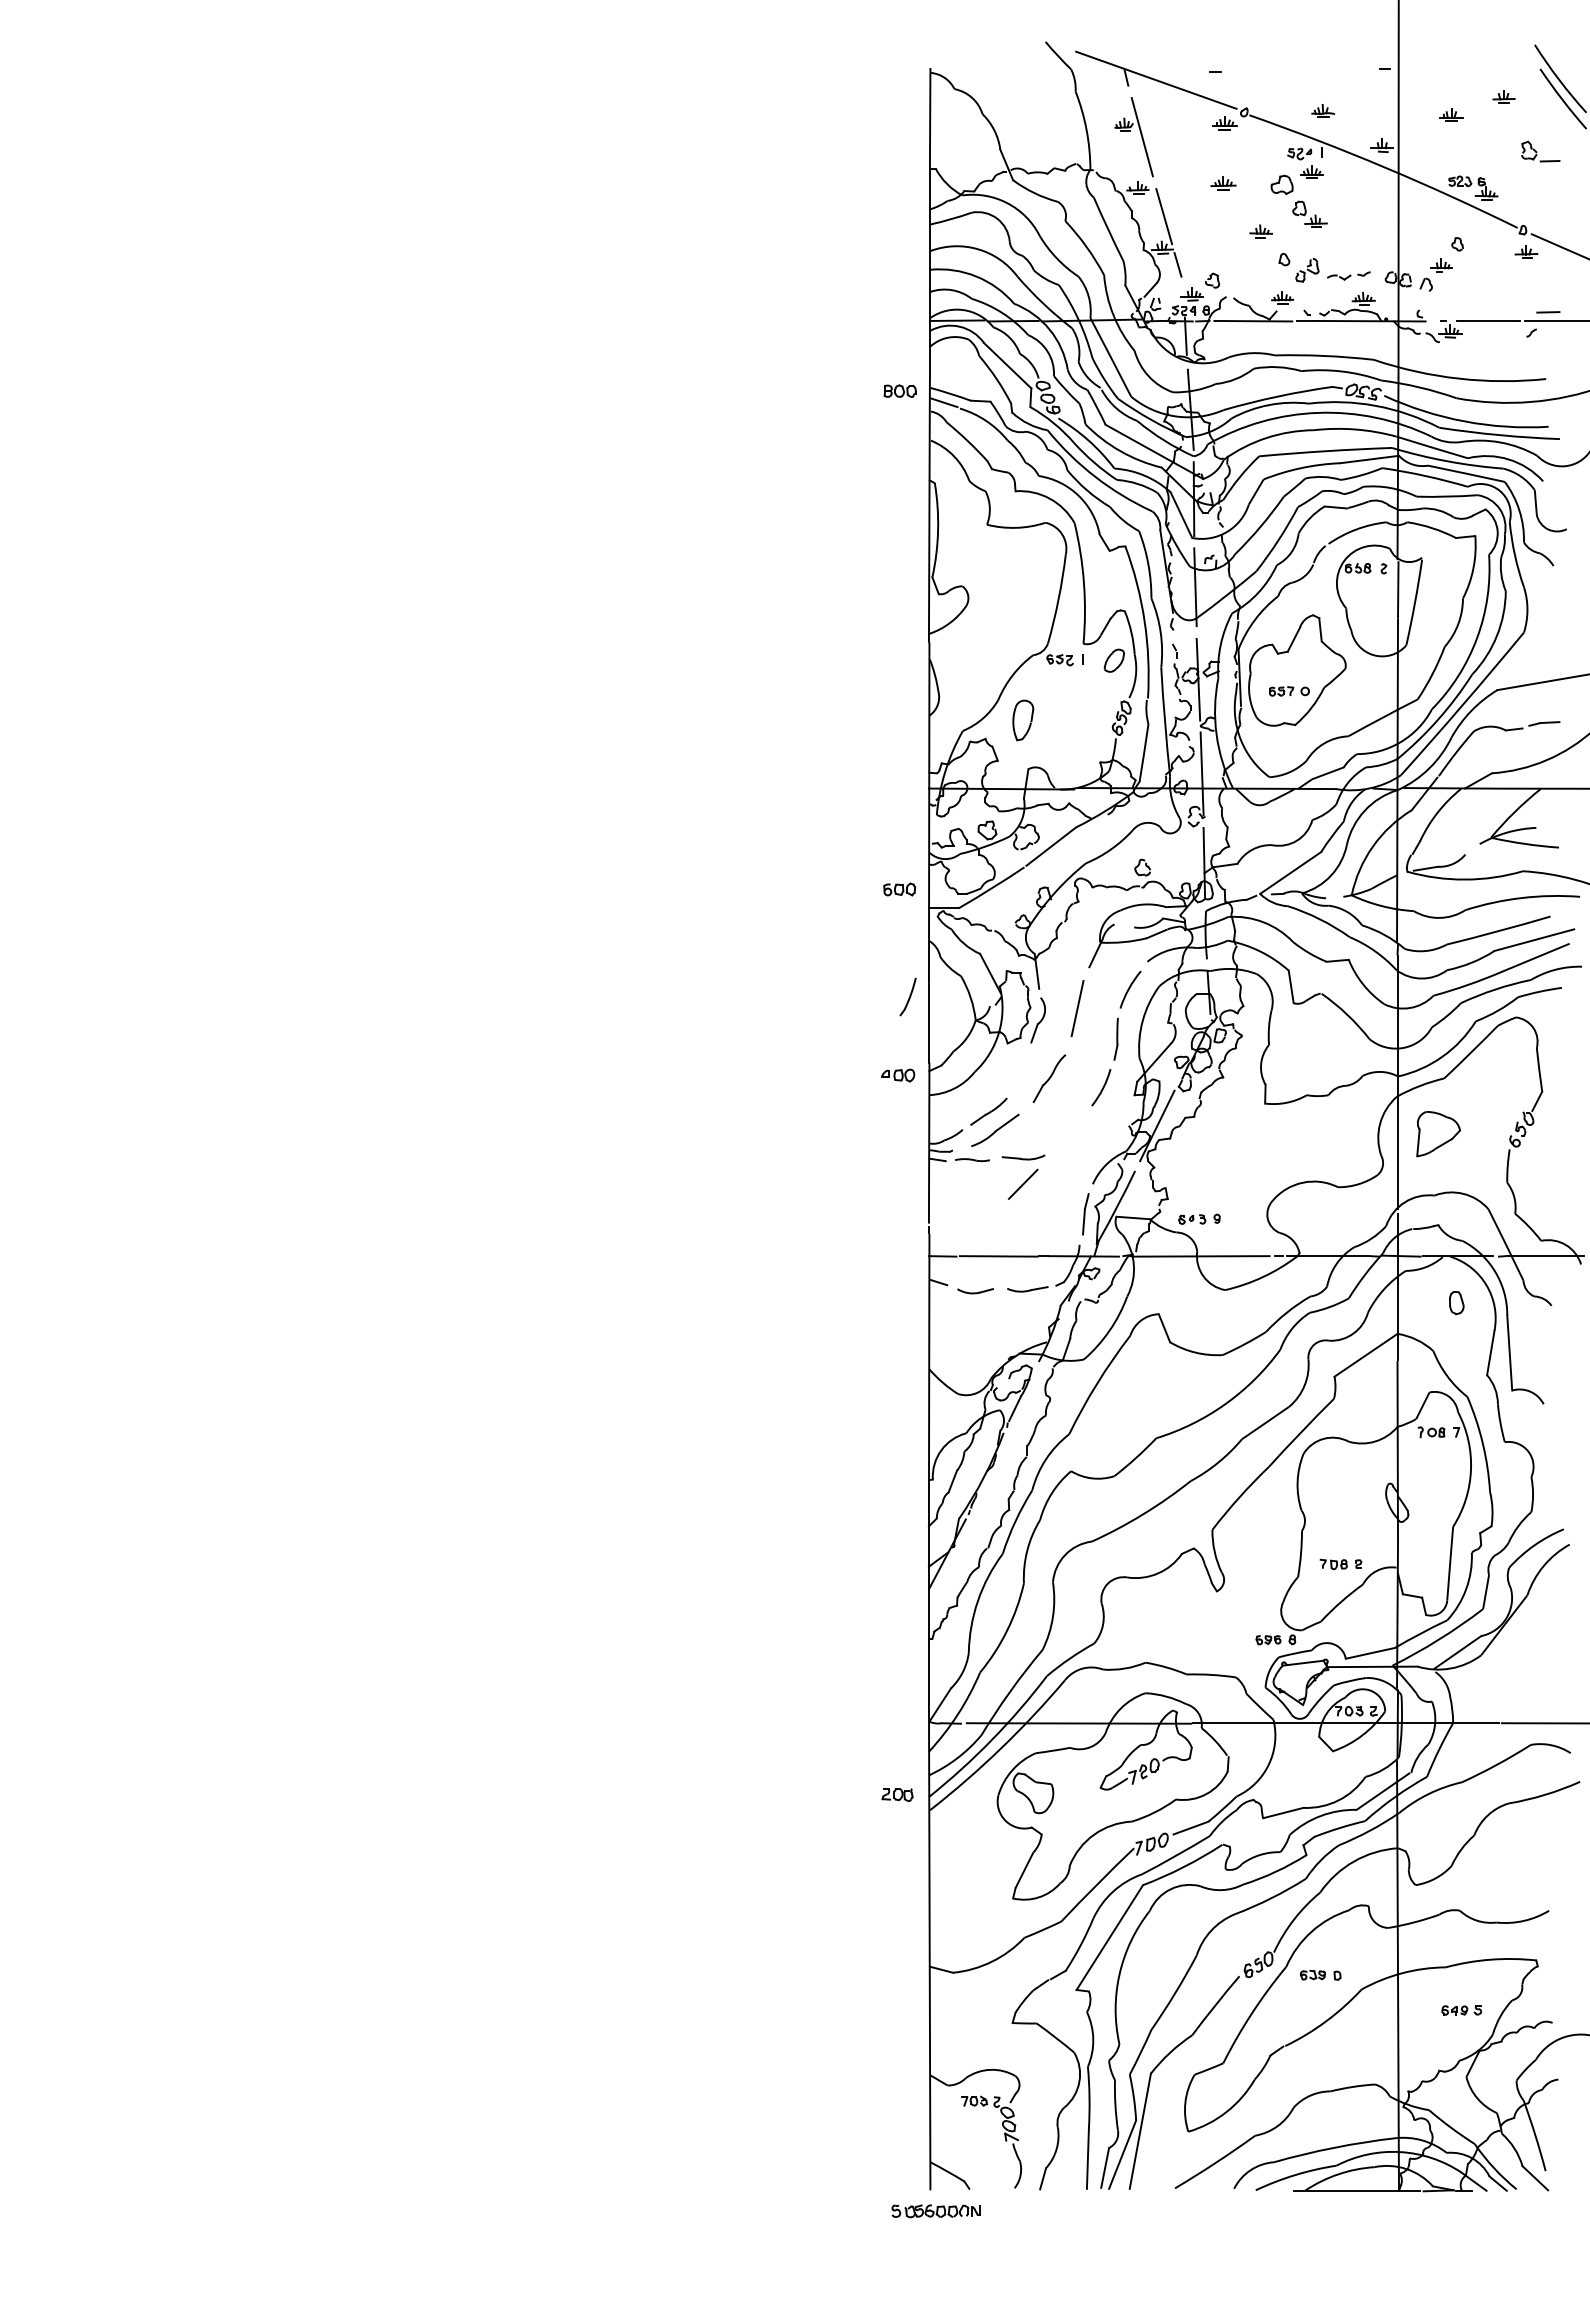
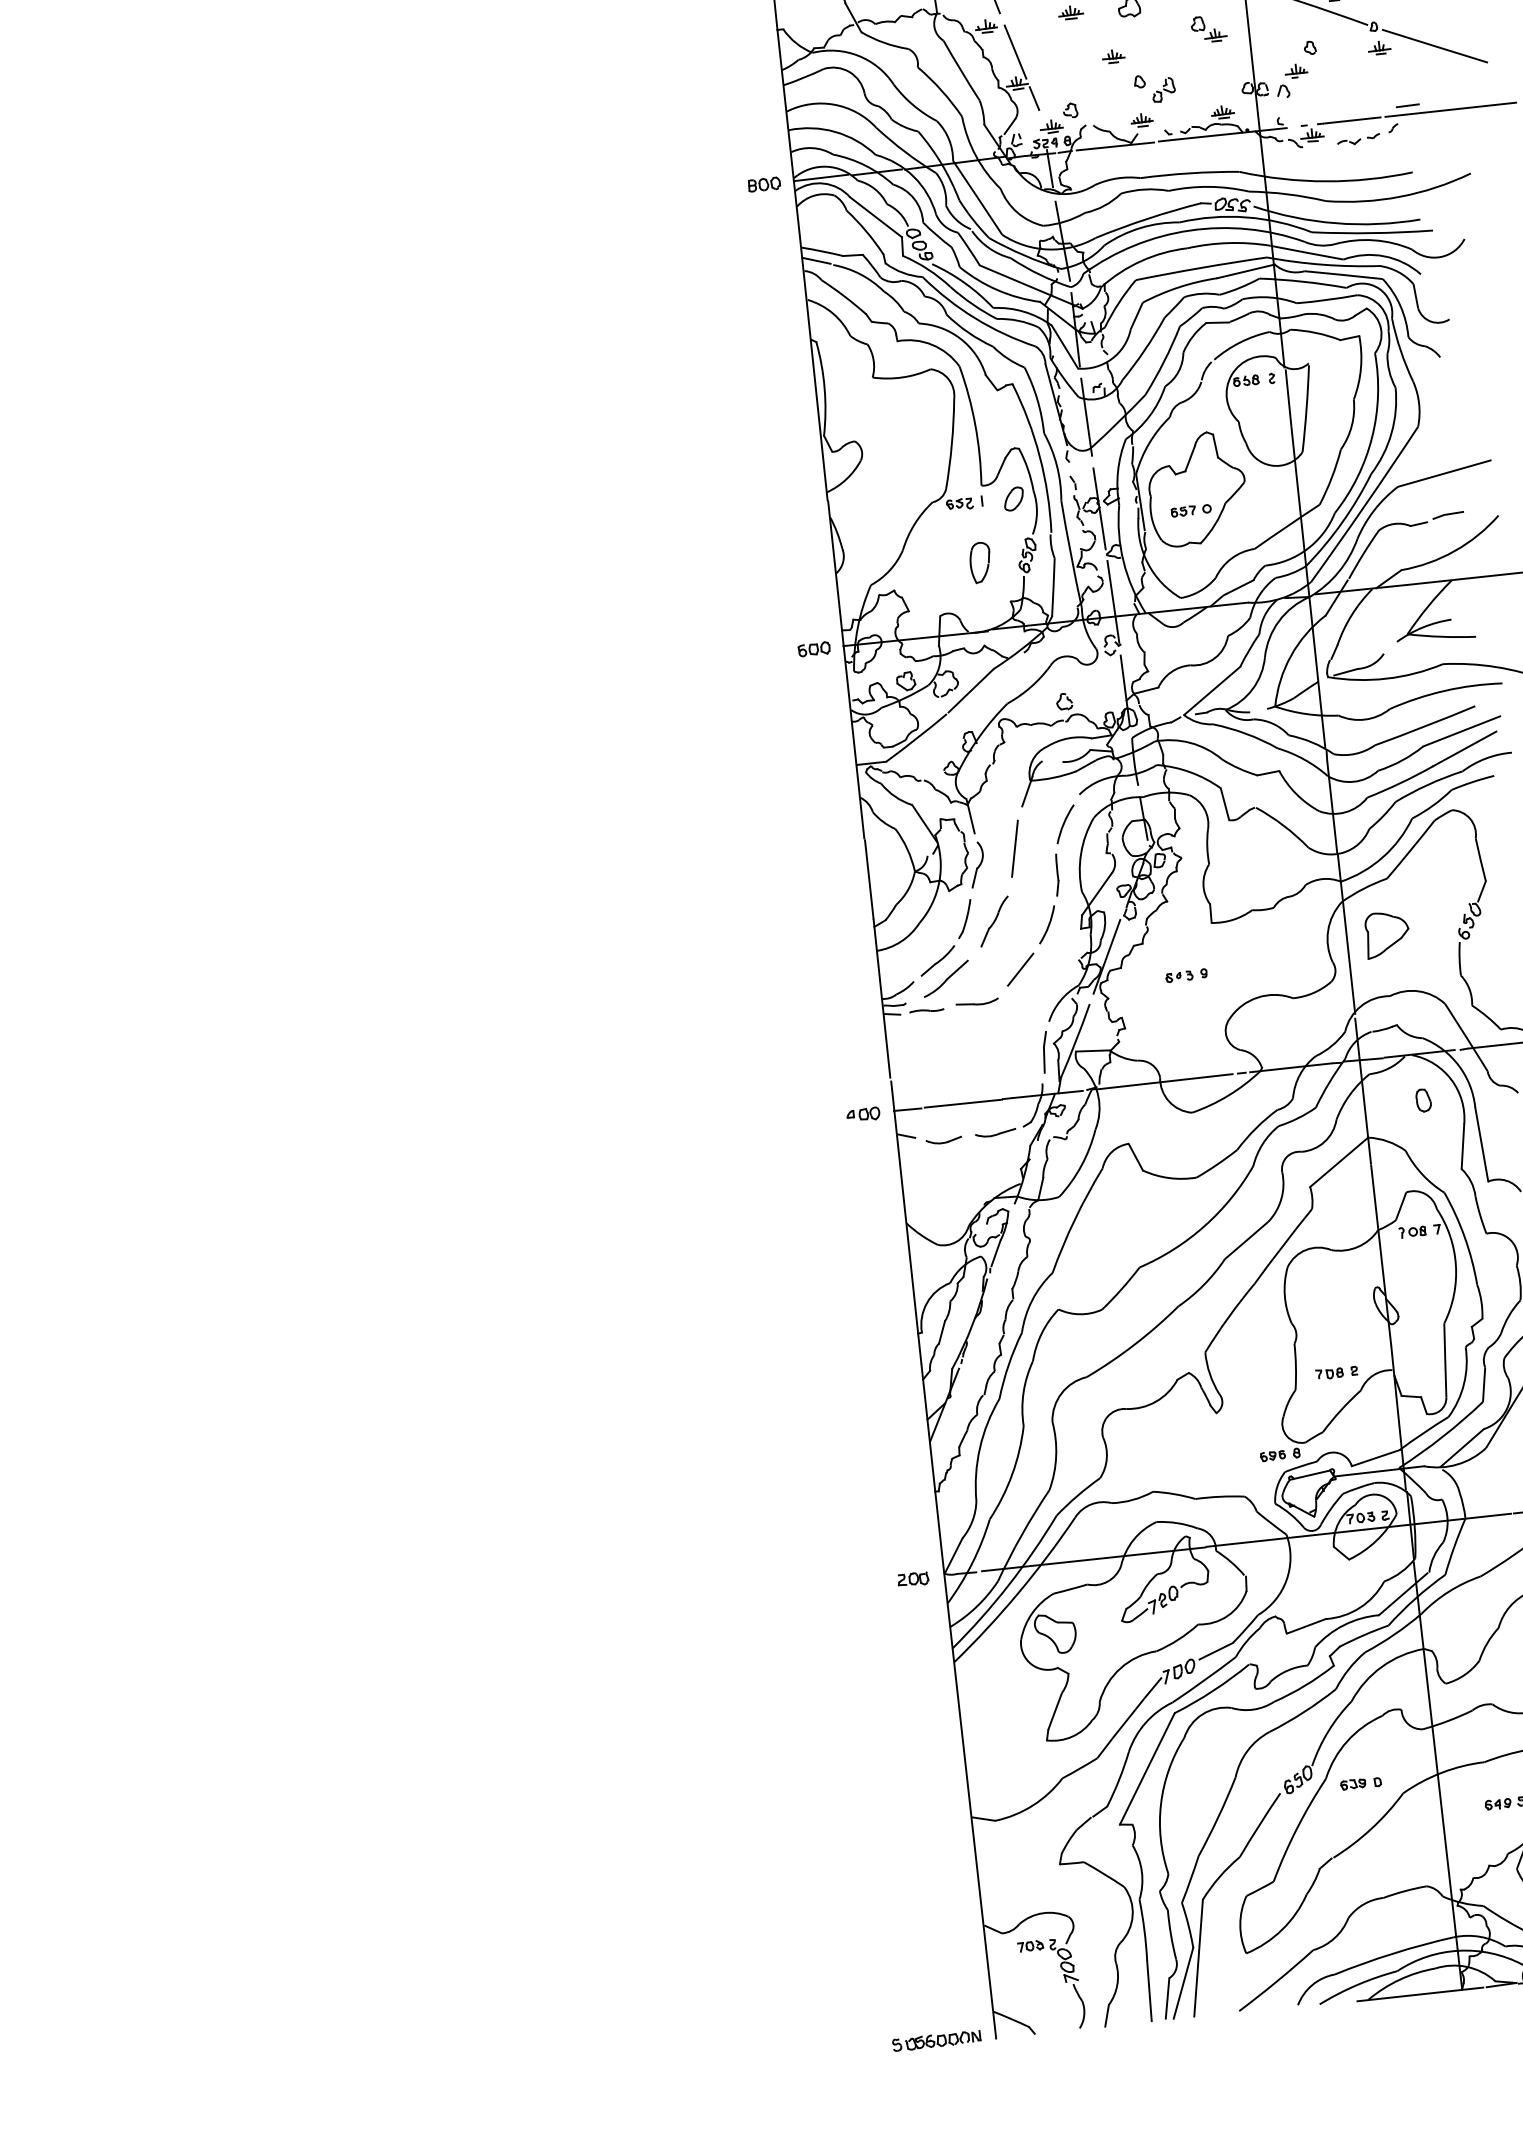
part: (1309, 213) -> (1208, 28), moved
part: (1348, 275) -> (1358, 139), moved
part: (899, 390) -> (763, 183), moved
part: (1023, 720) -> (980, 562), moved
part: (899, 889) -> (814, 649), moved
part: (907, 996) -> (964, 918), moved
part: (898, 1075) -> (863, 1114), moved
line: (1023, 1183) -> (1020, 968), moved
part: (1199, 1218) -> (1186, 974), moved
part: (897, 1795) -> (913, 1579), moved
part: (935, 2211) -> (936, 2041), moved

